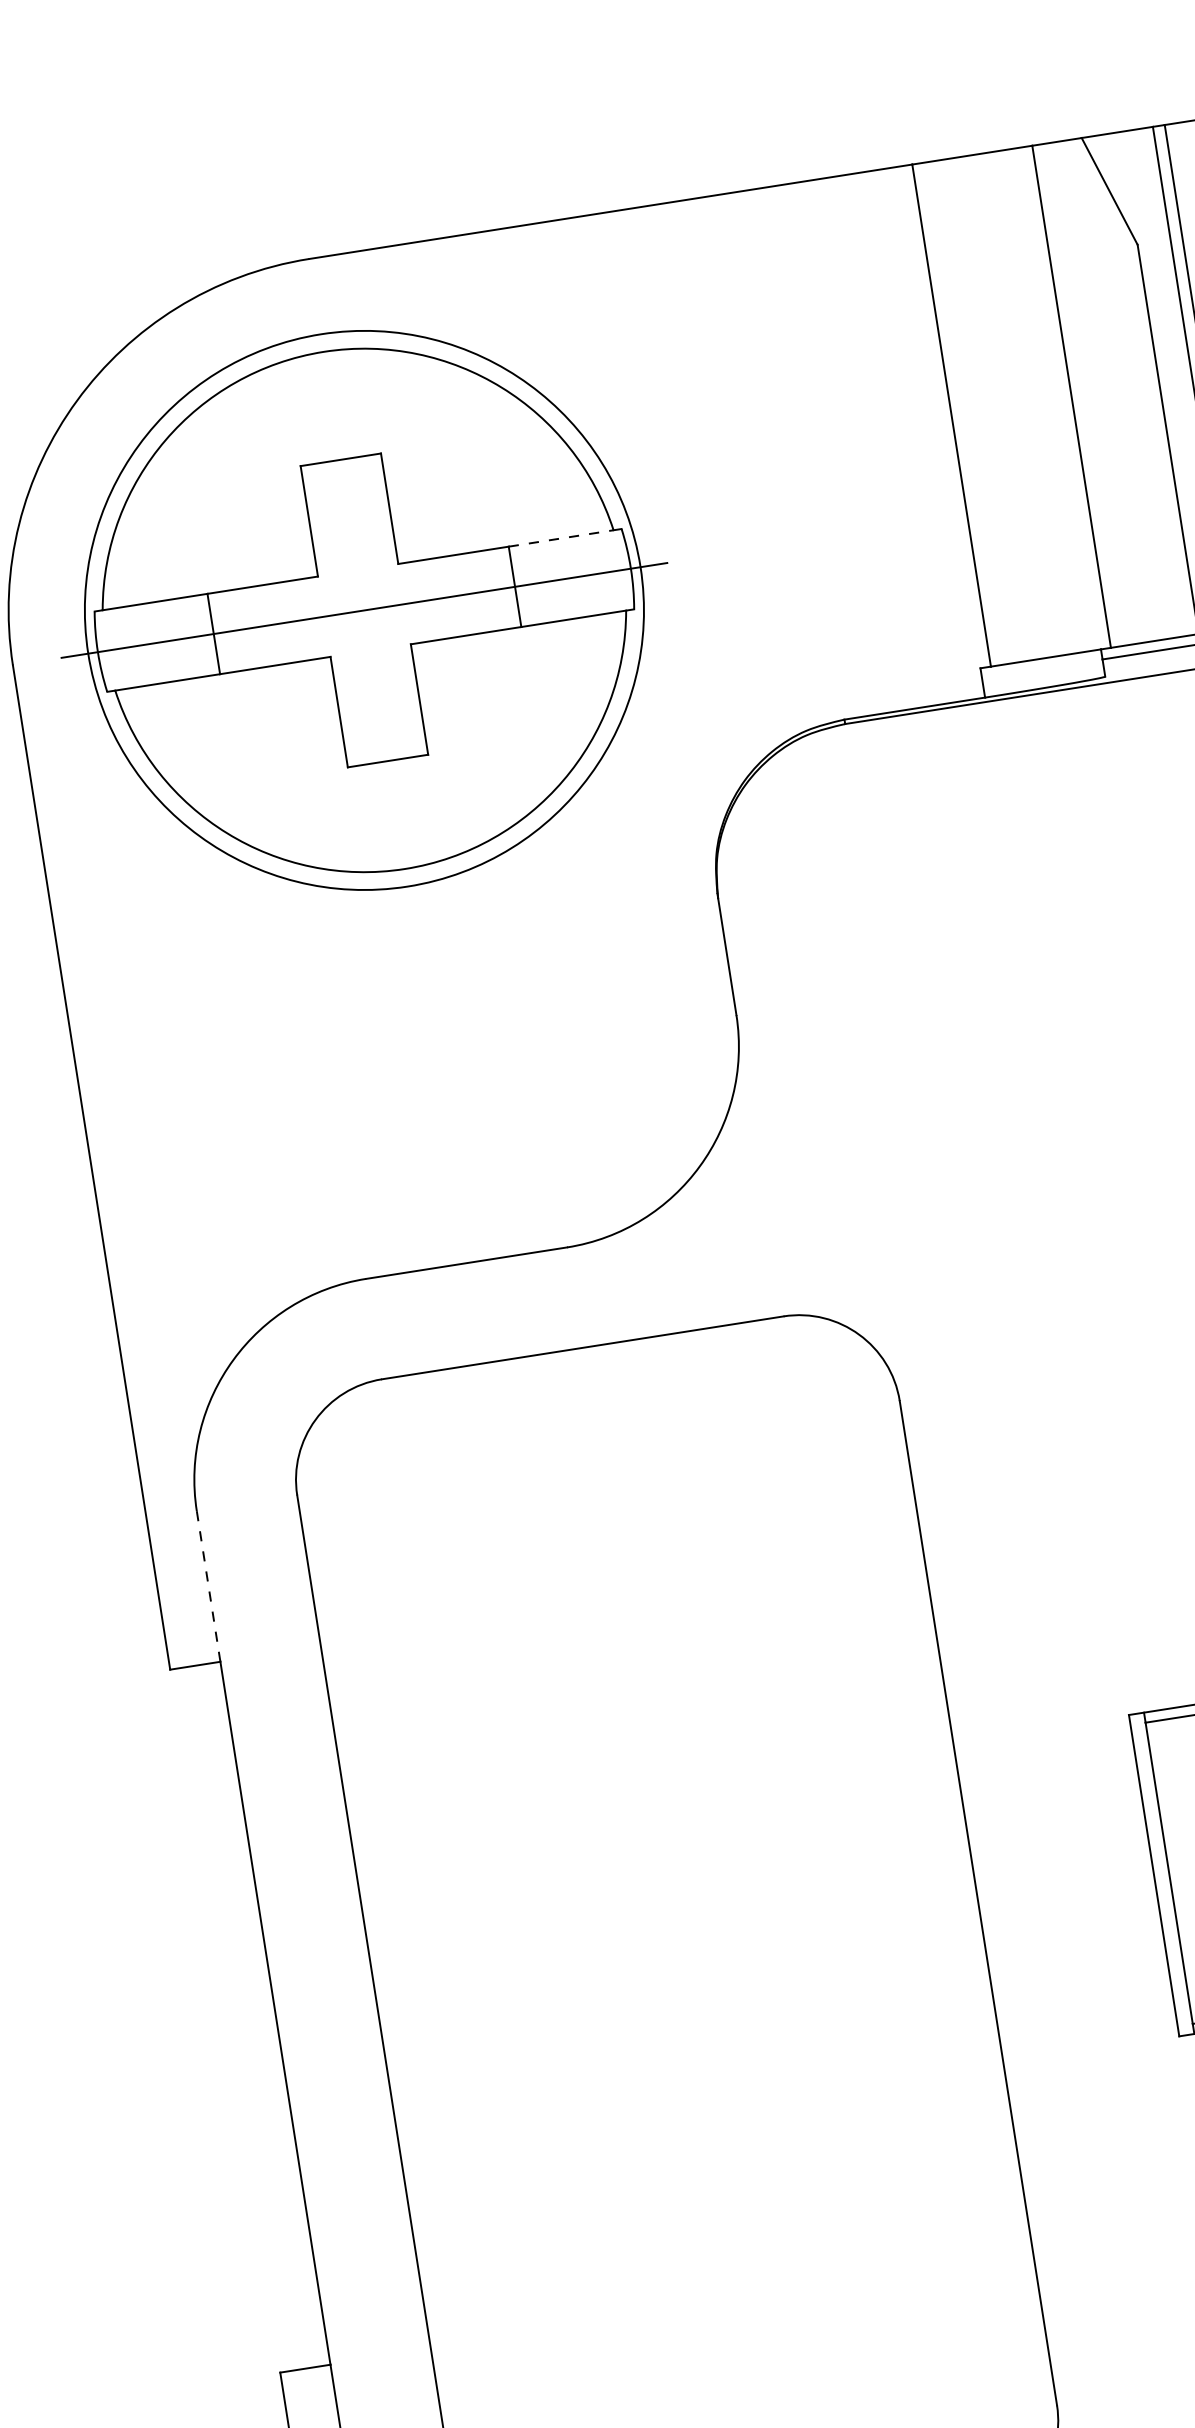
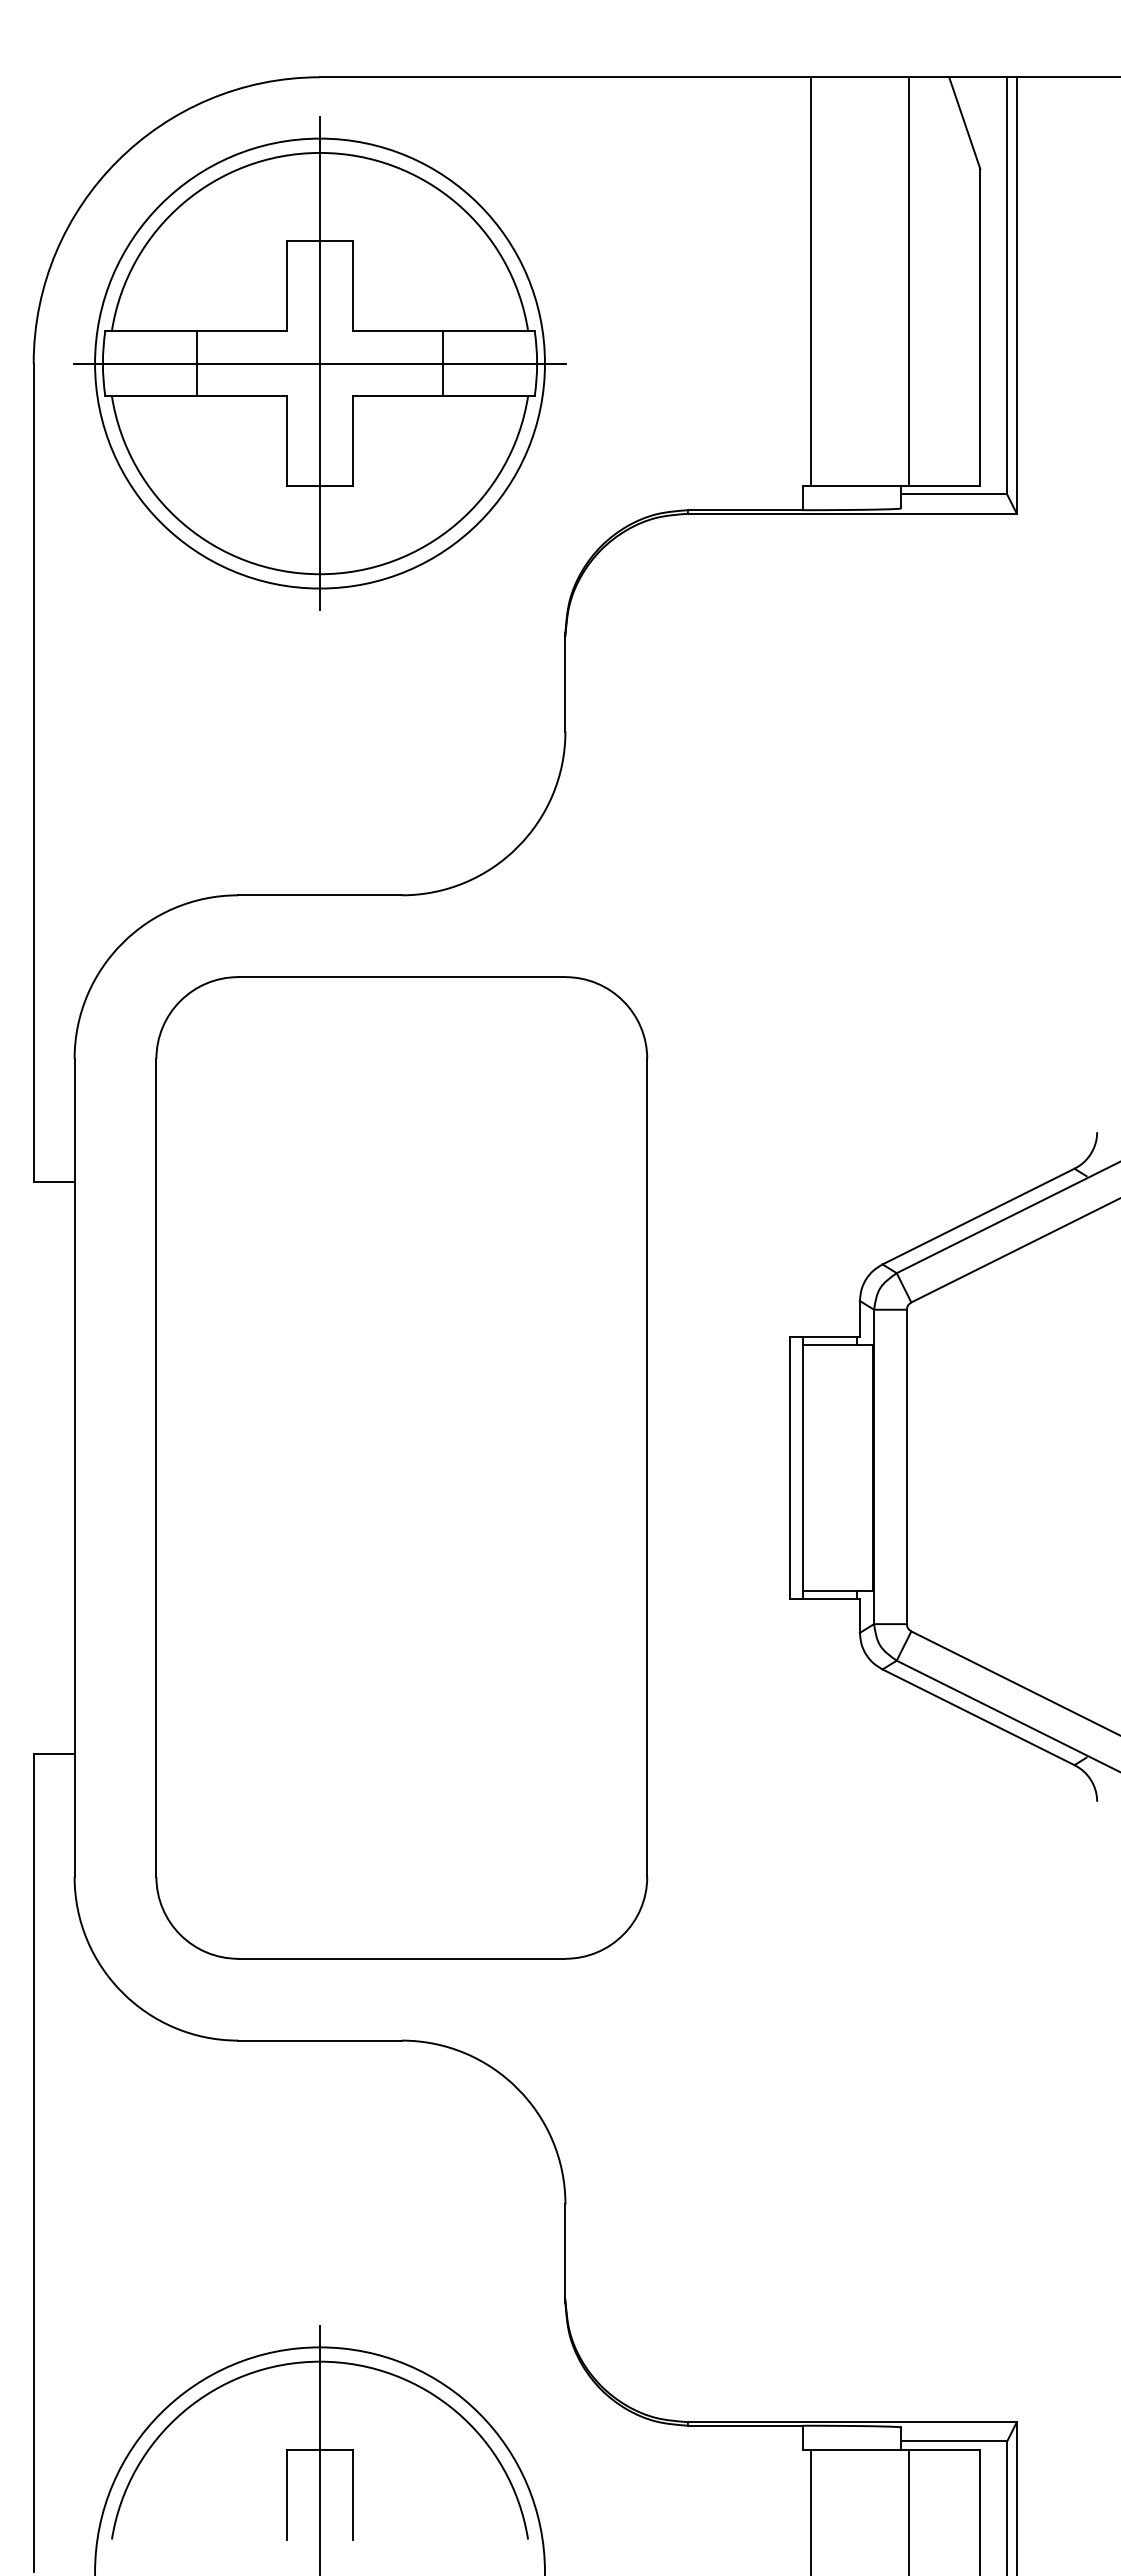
line: (561, 538) -> (485, 330), dashed -> solid
line: (364, 610) -> (320, 363), added
line: (208, 1585) -> (74, 1119), dashed -> solid

